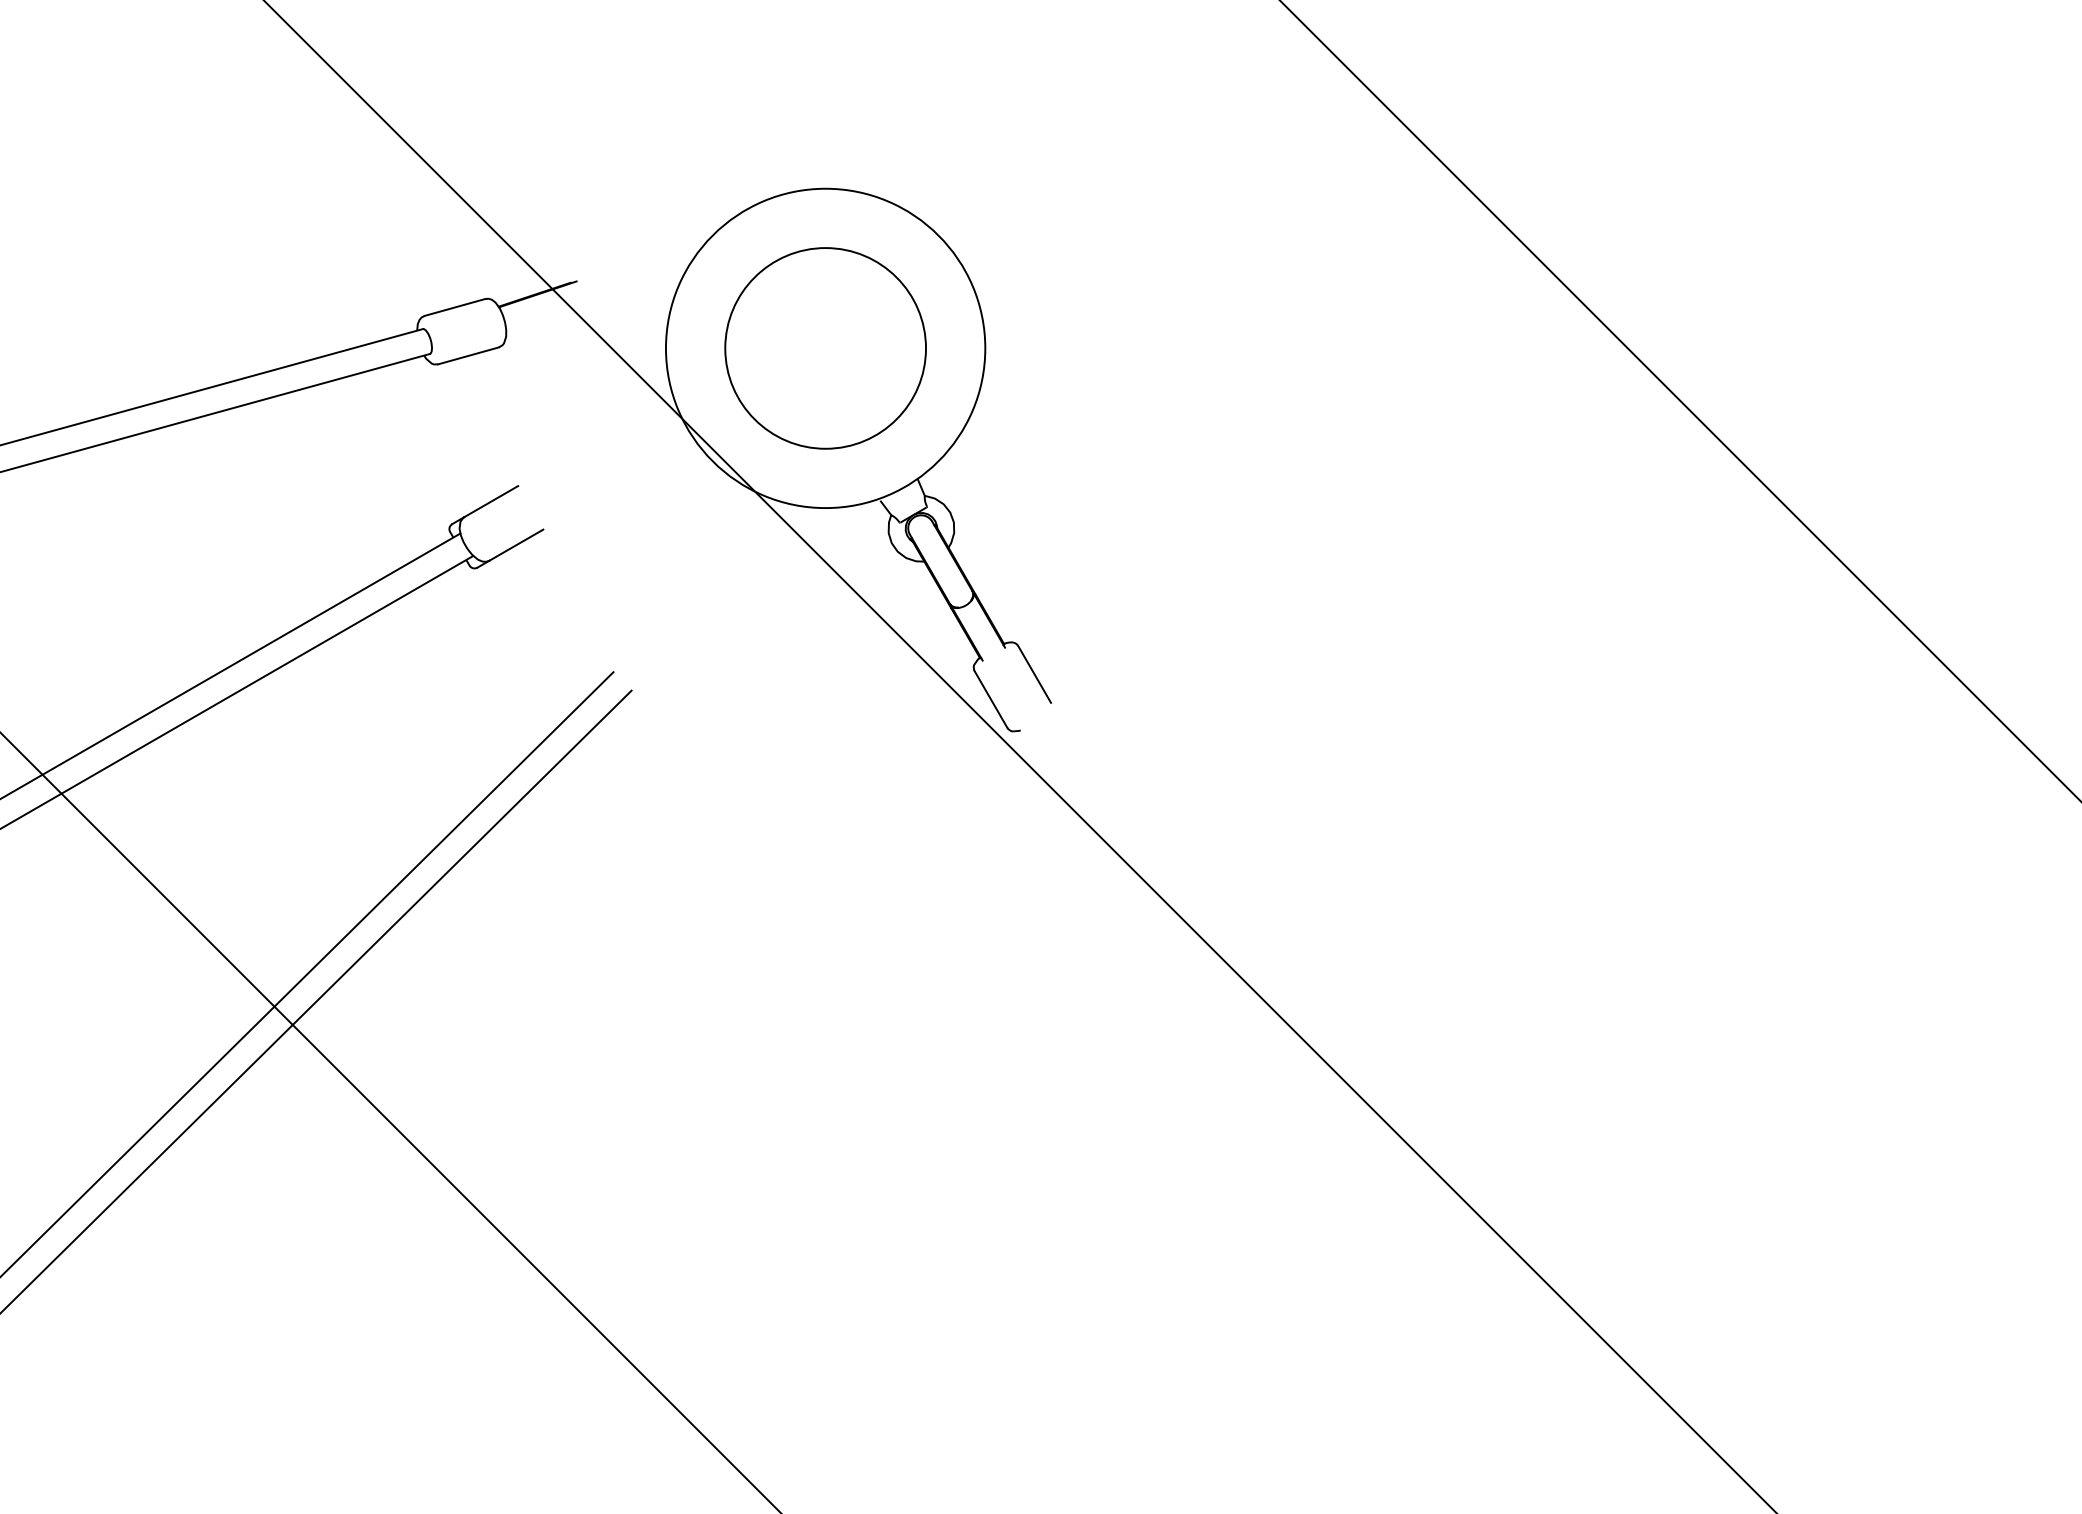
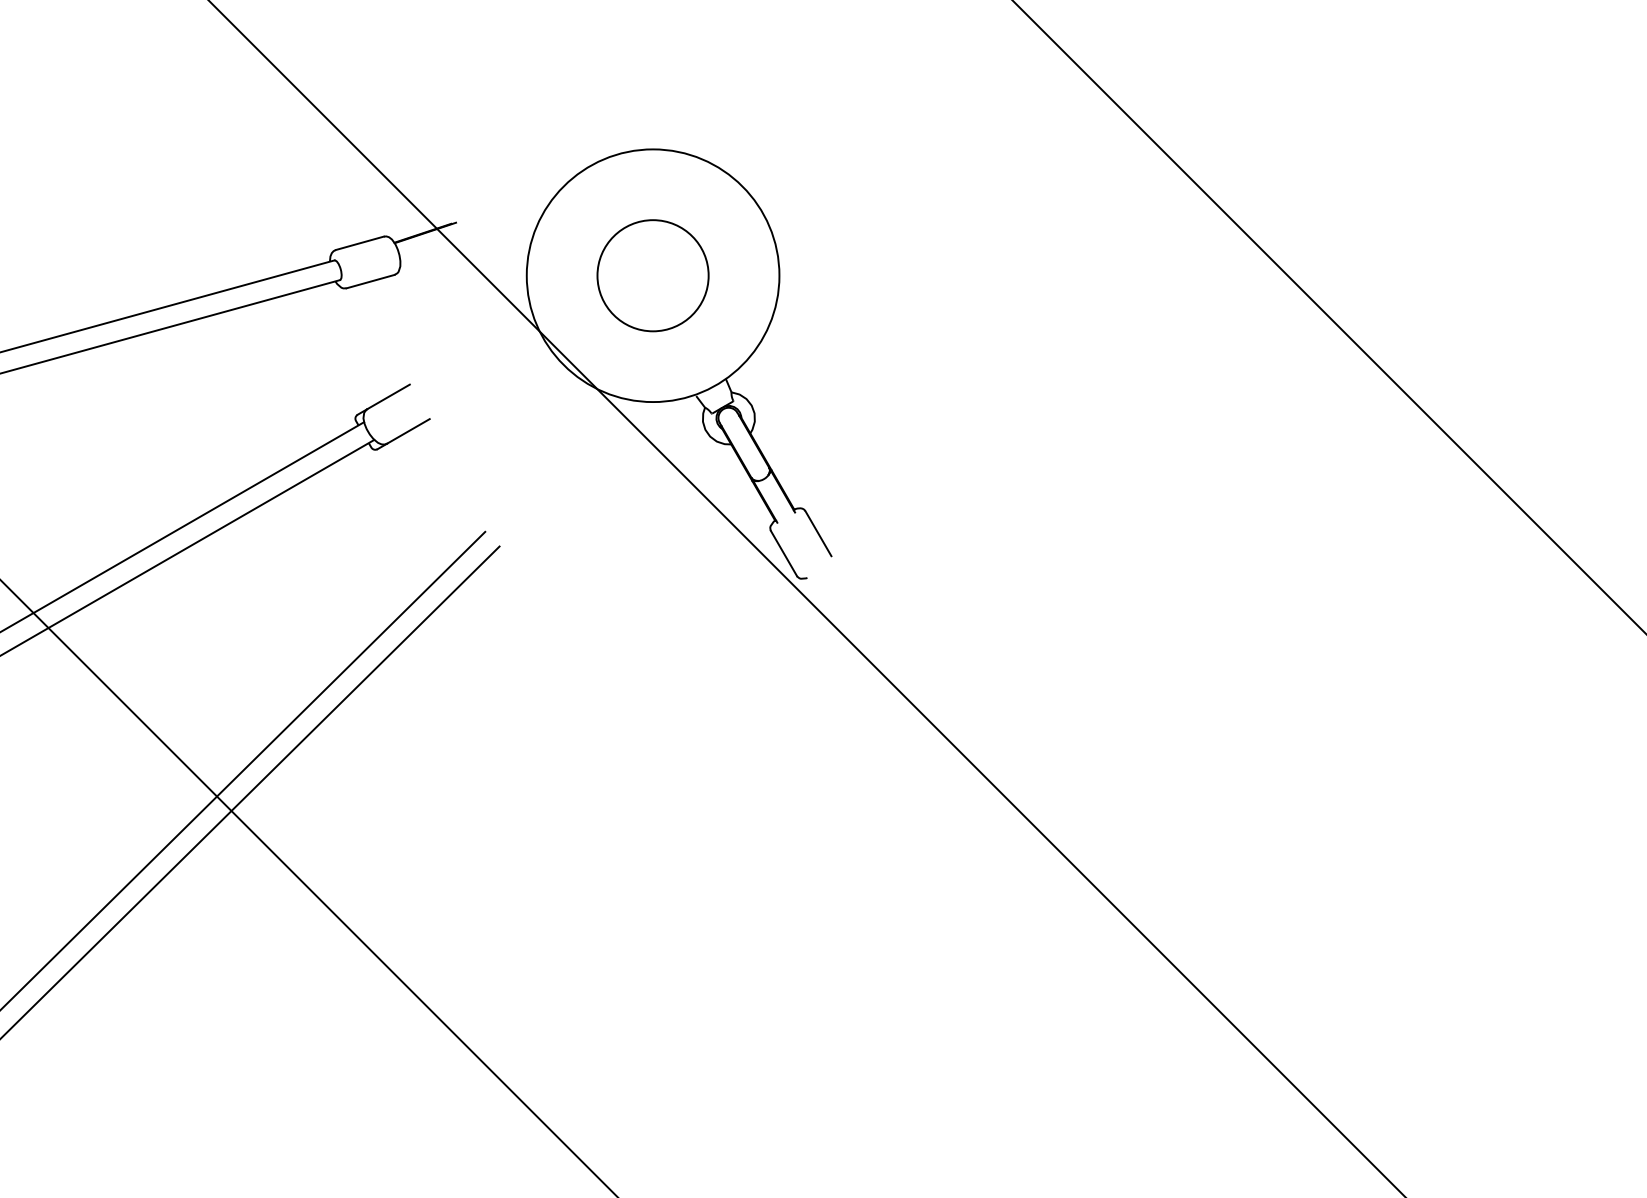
circle: (825, 348) -> (652, 275), size x0.7

